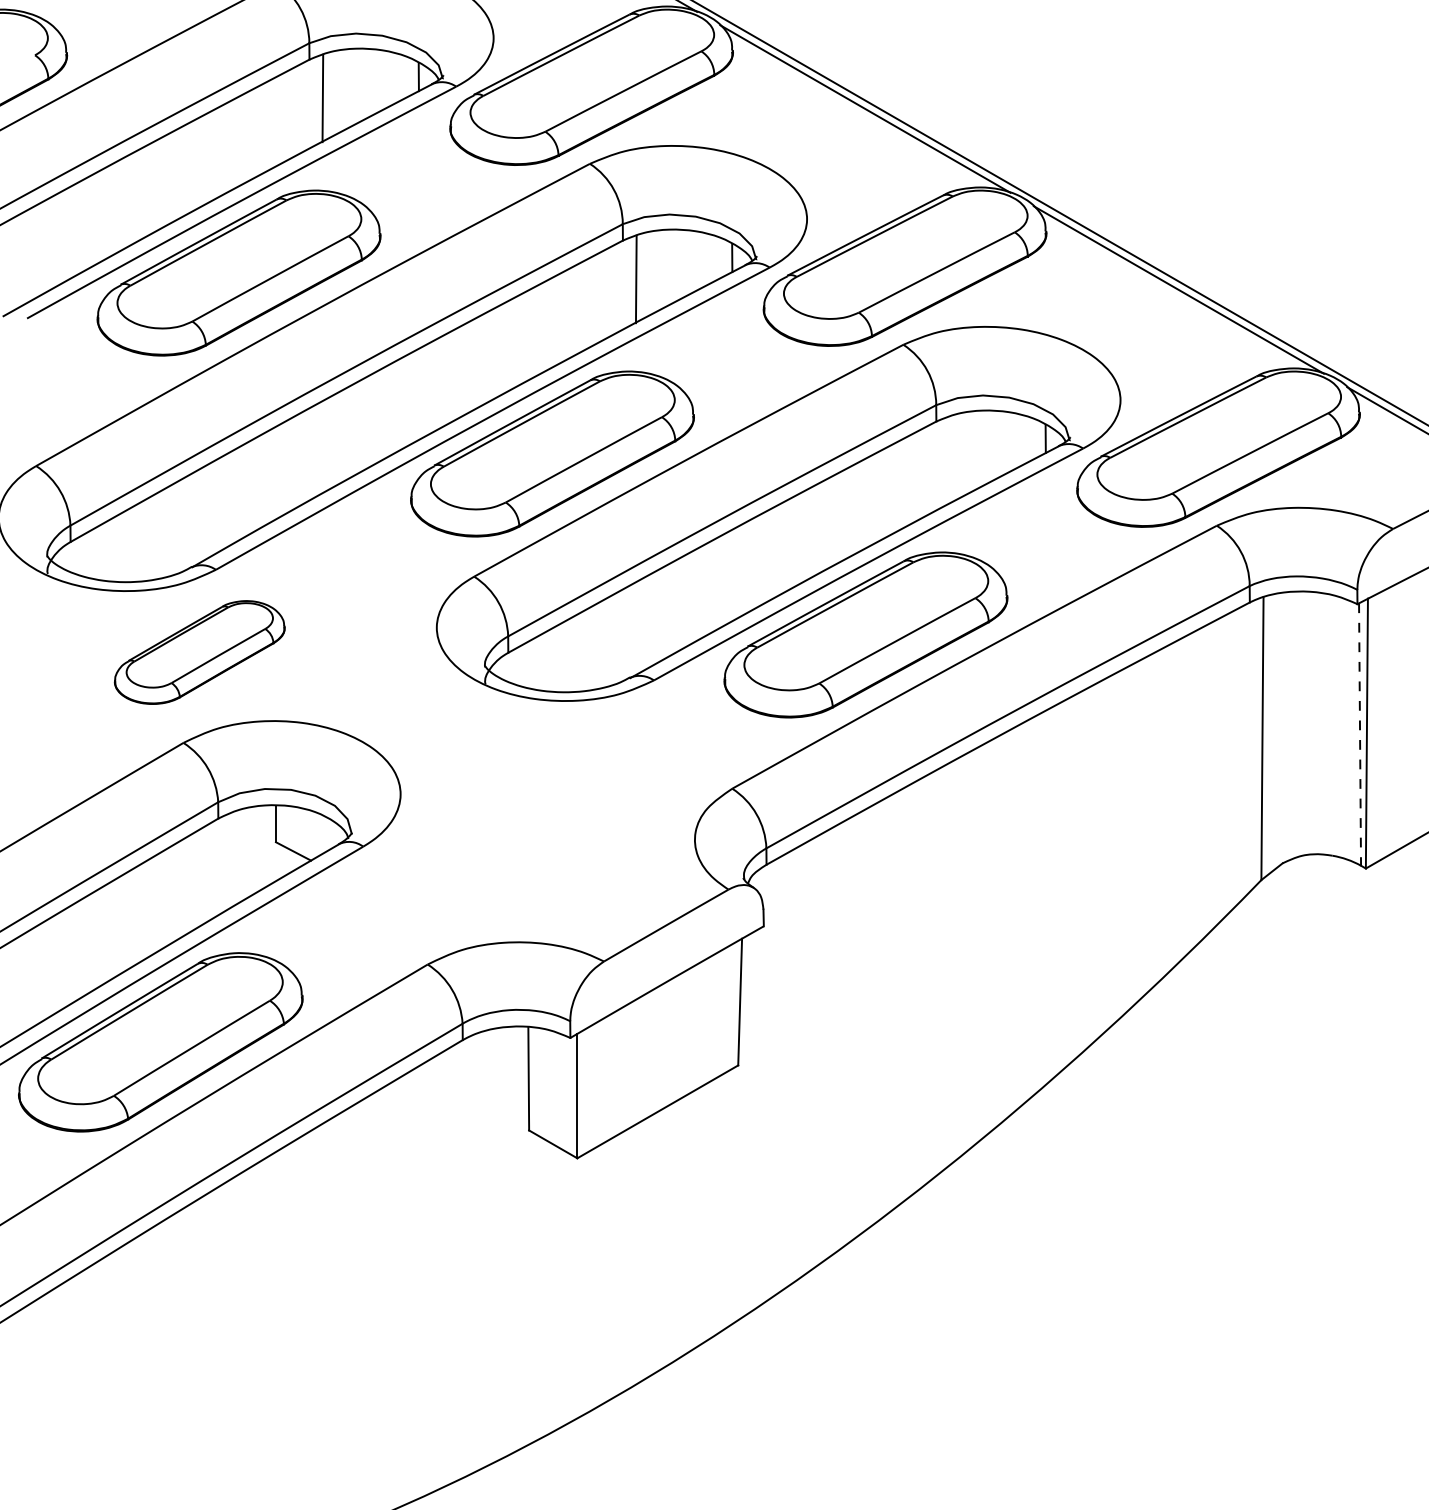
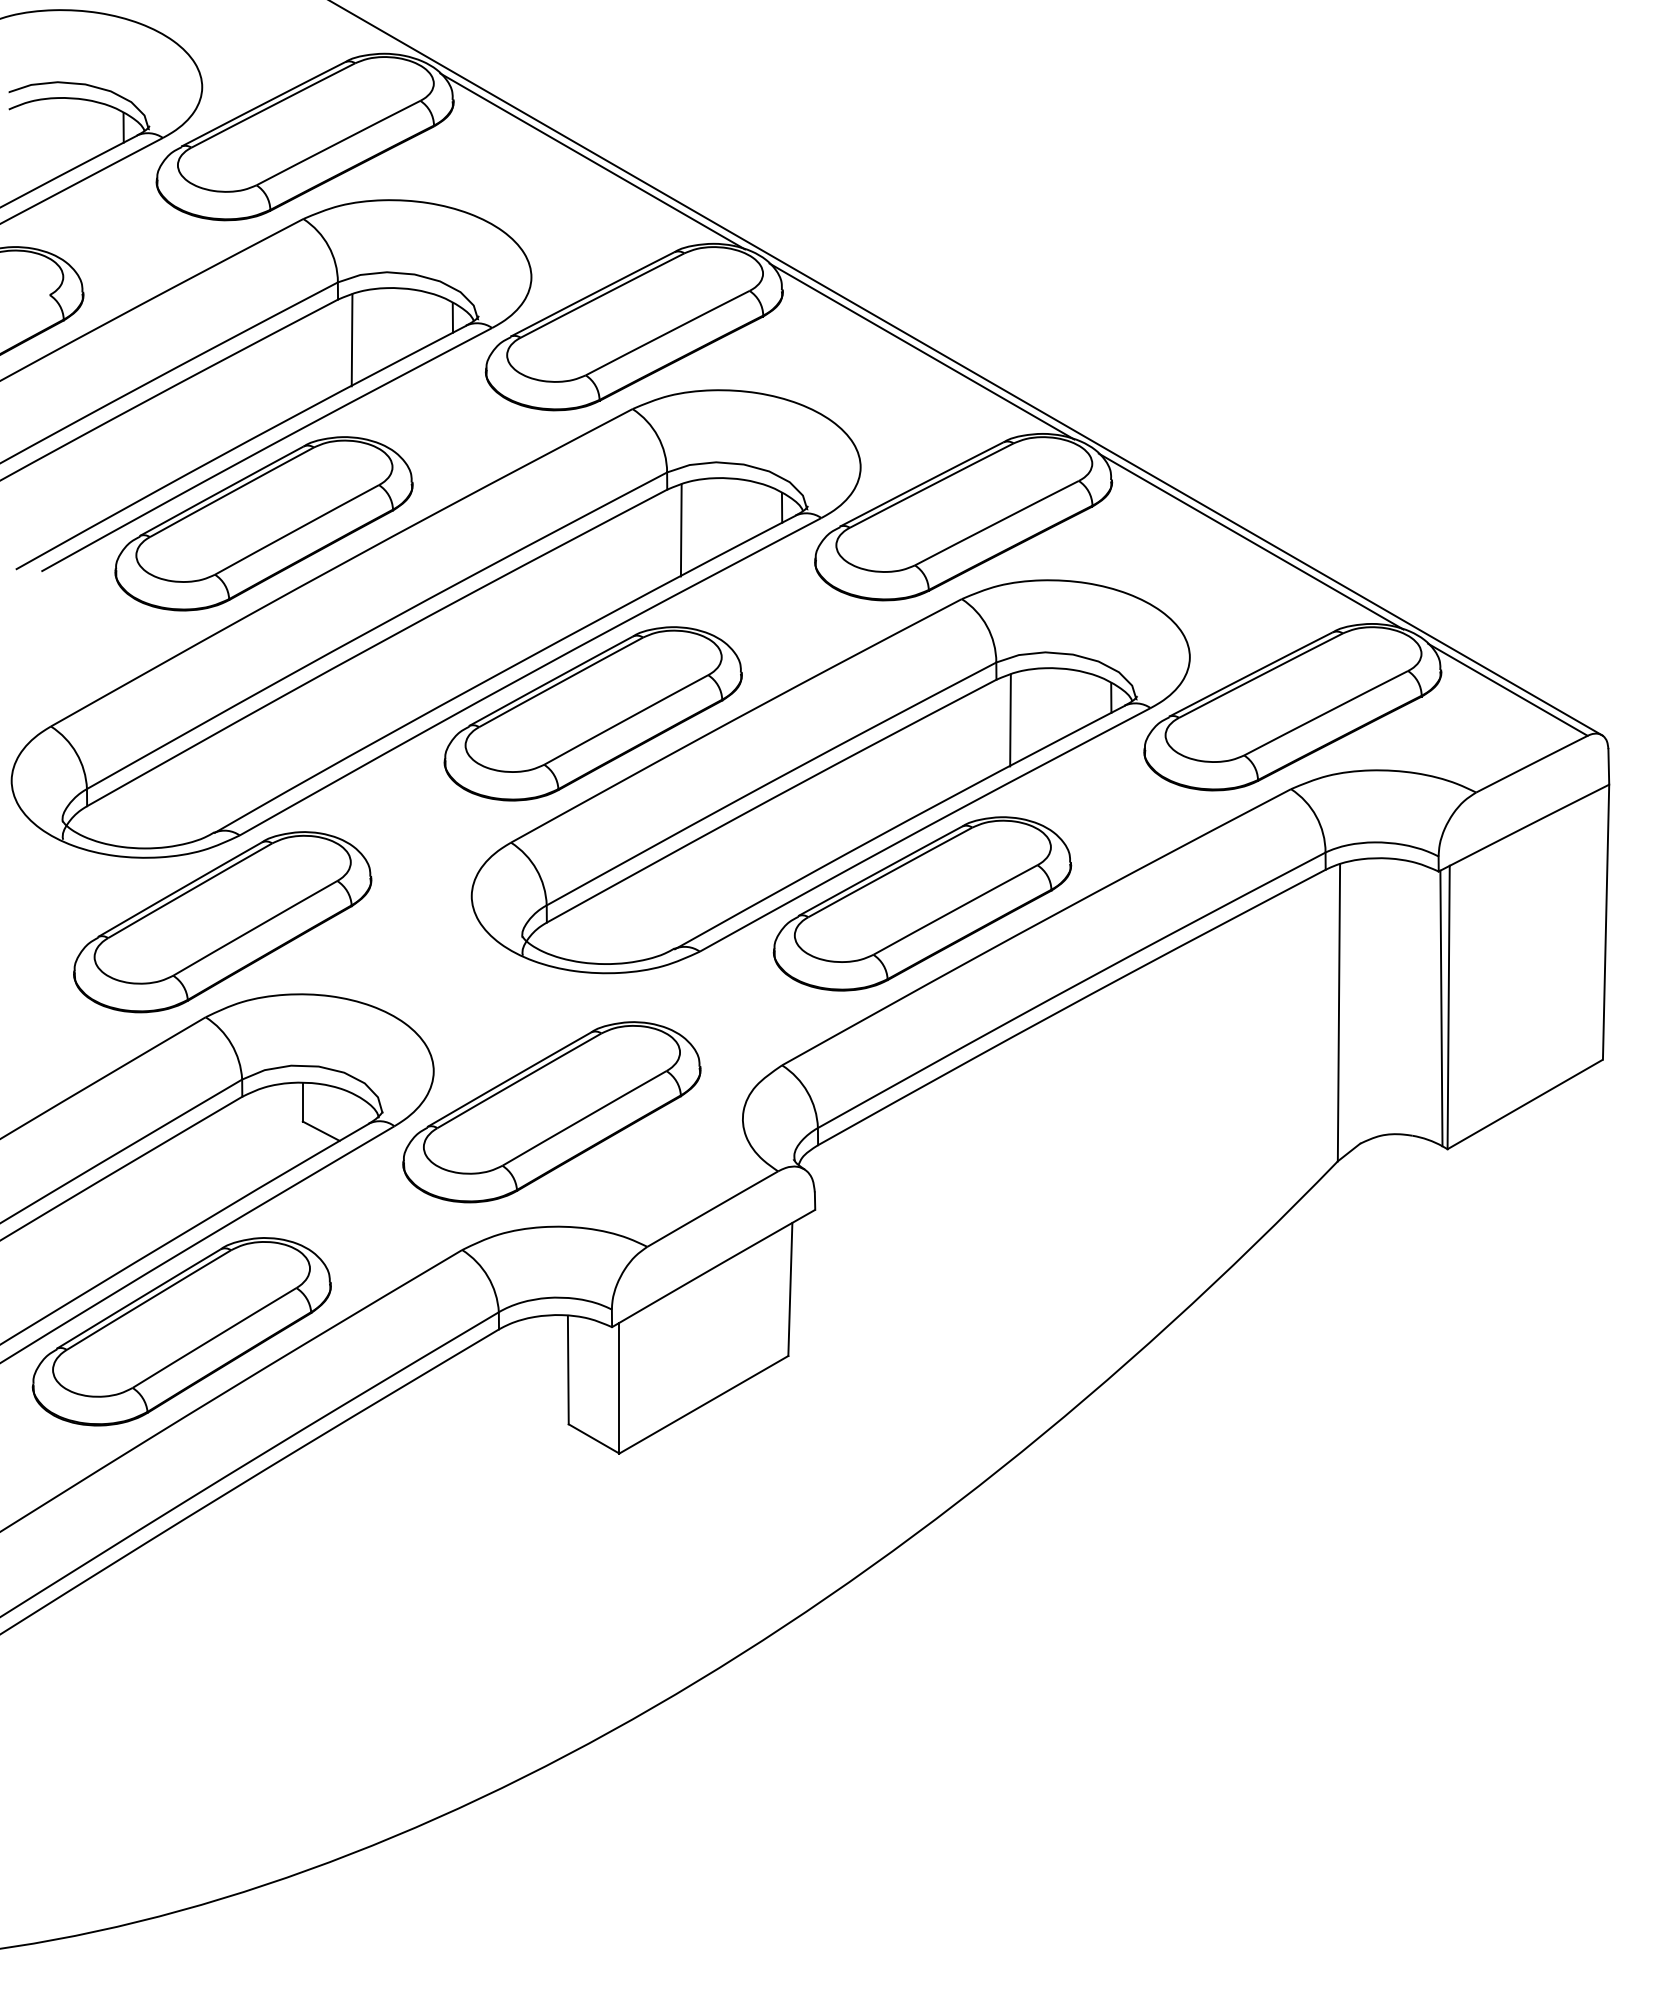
line: (949, 460) -> (1010, 720), added
part: (199, 652) -> (222, 922), size x1.67
line: (1360, 734) -> (1441, 1008), dashed -> solid
part: (512, 833) -> (551, 1112), added

